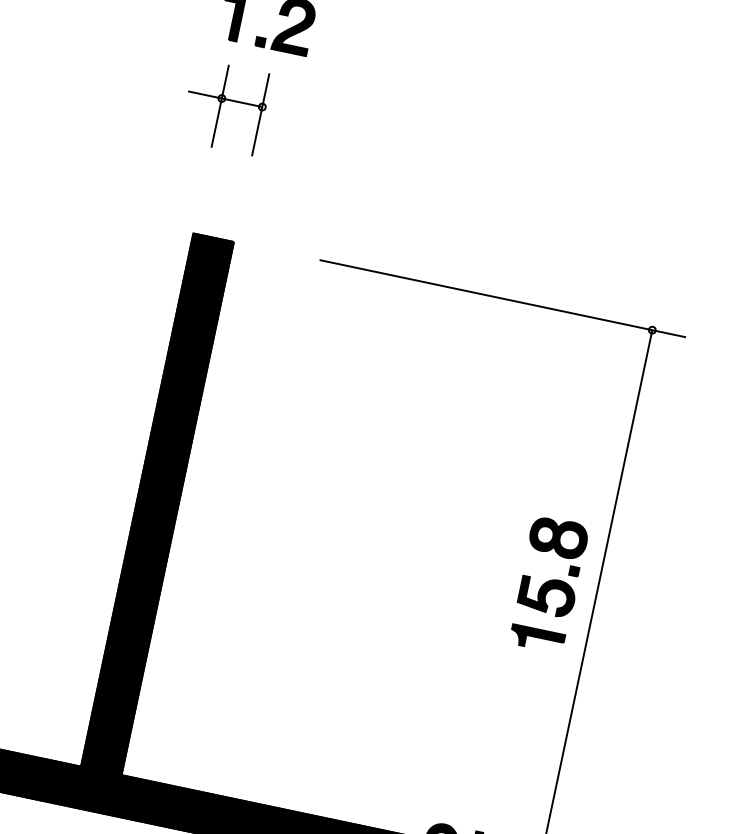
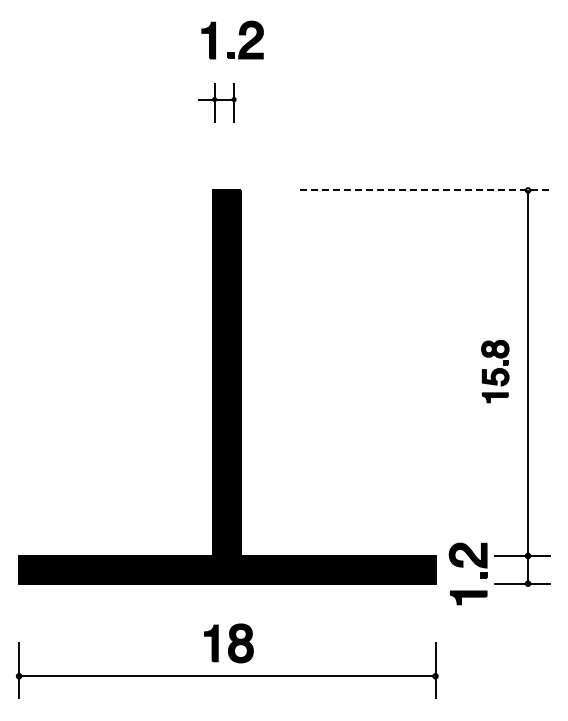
part: (226, 107) -> (217, 103), size x0.7
line: (502, 298) -> (425, 190), solid -> dashed
part: (549, 584) -> (495, 371), size x0.7

